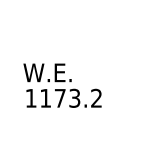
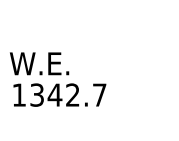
text: (70, 97) -> (67, 94), 1173.2 -> 1342.7

